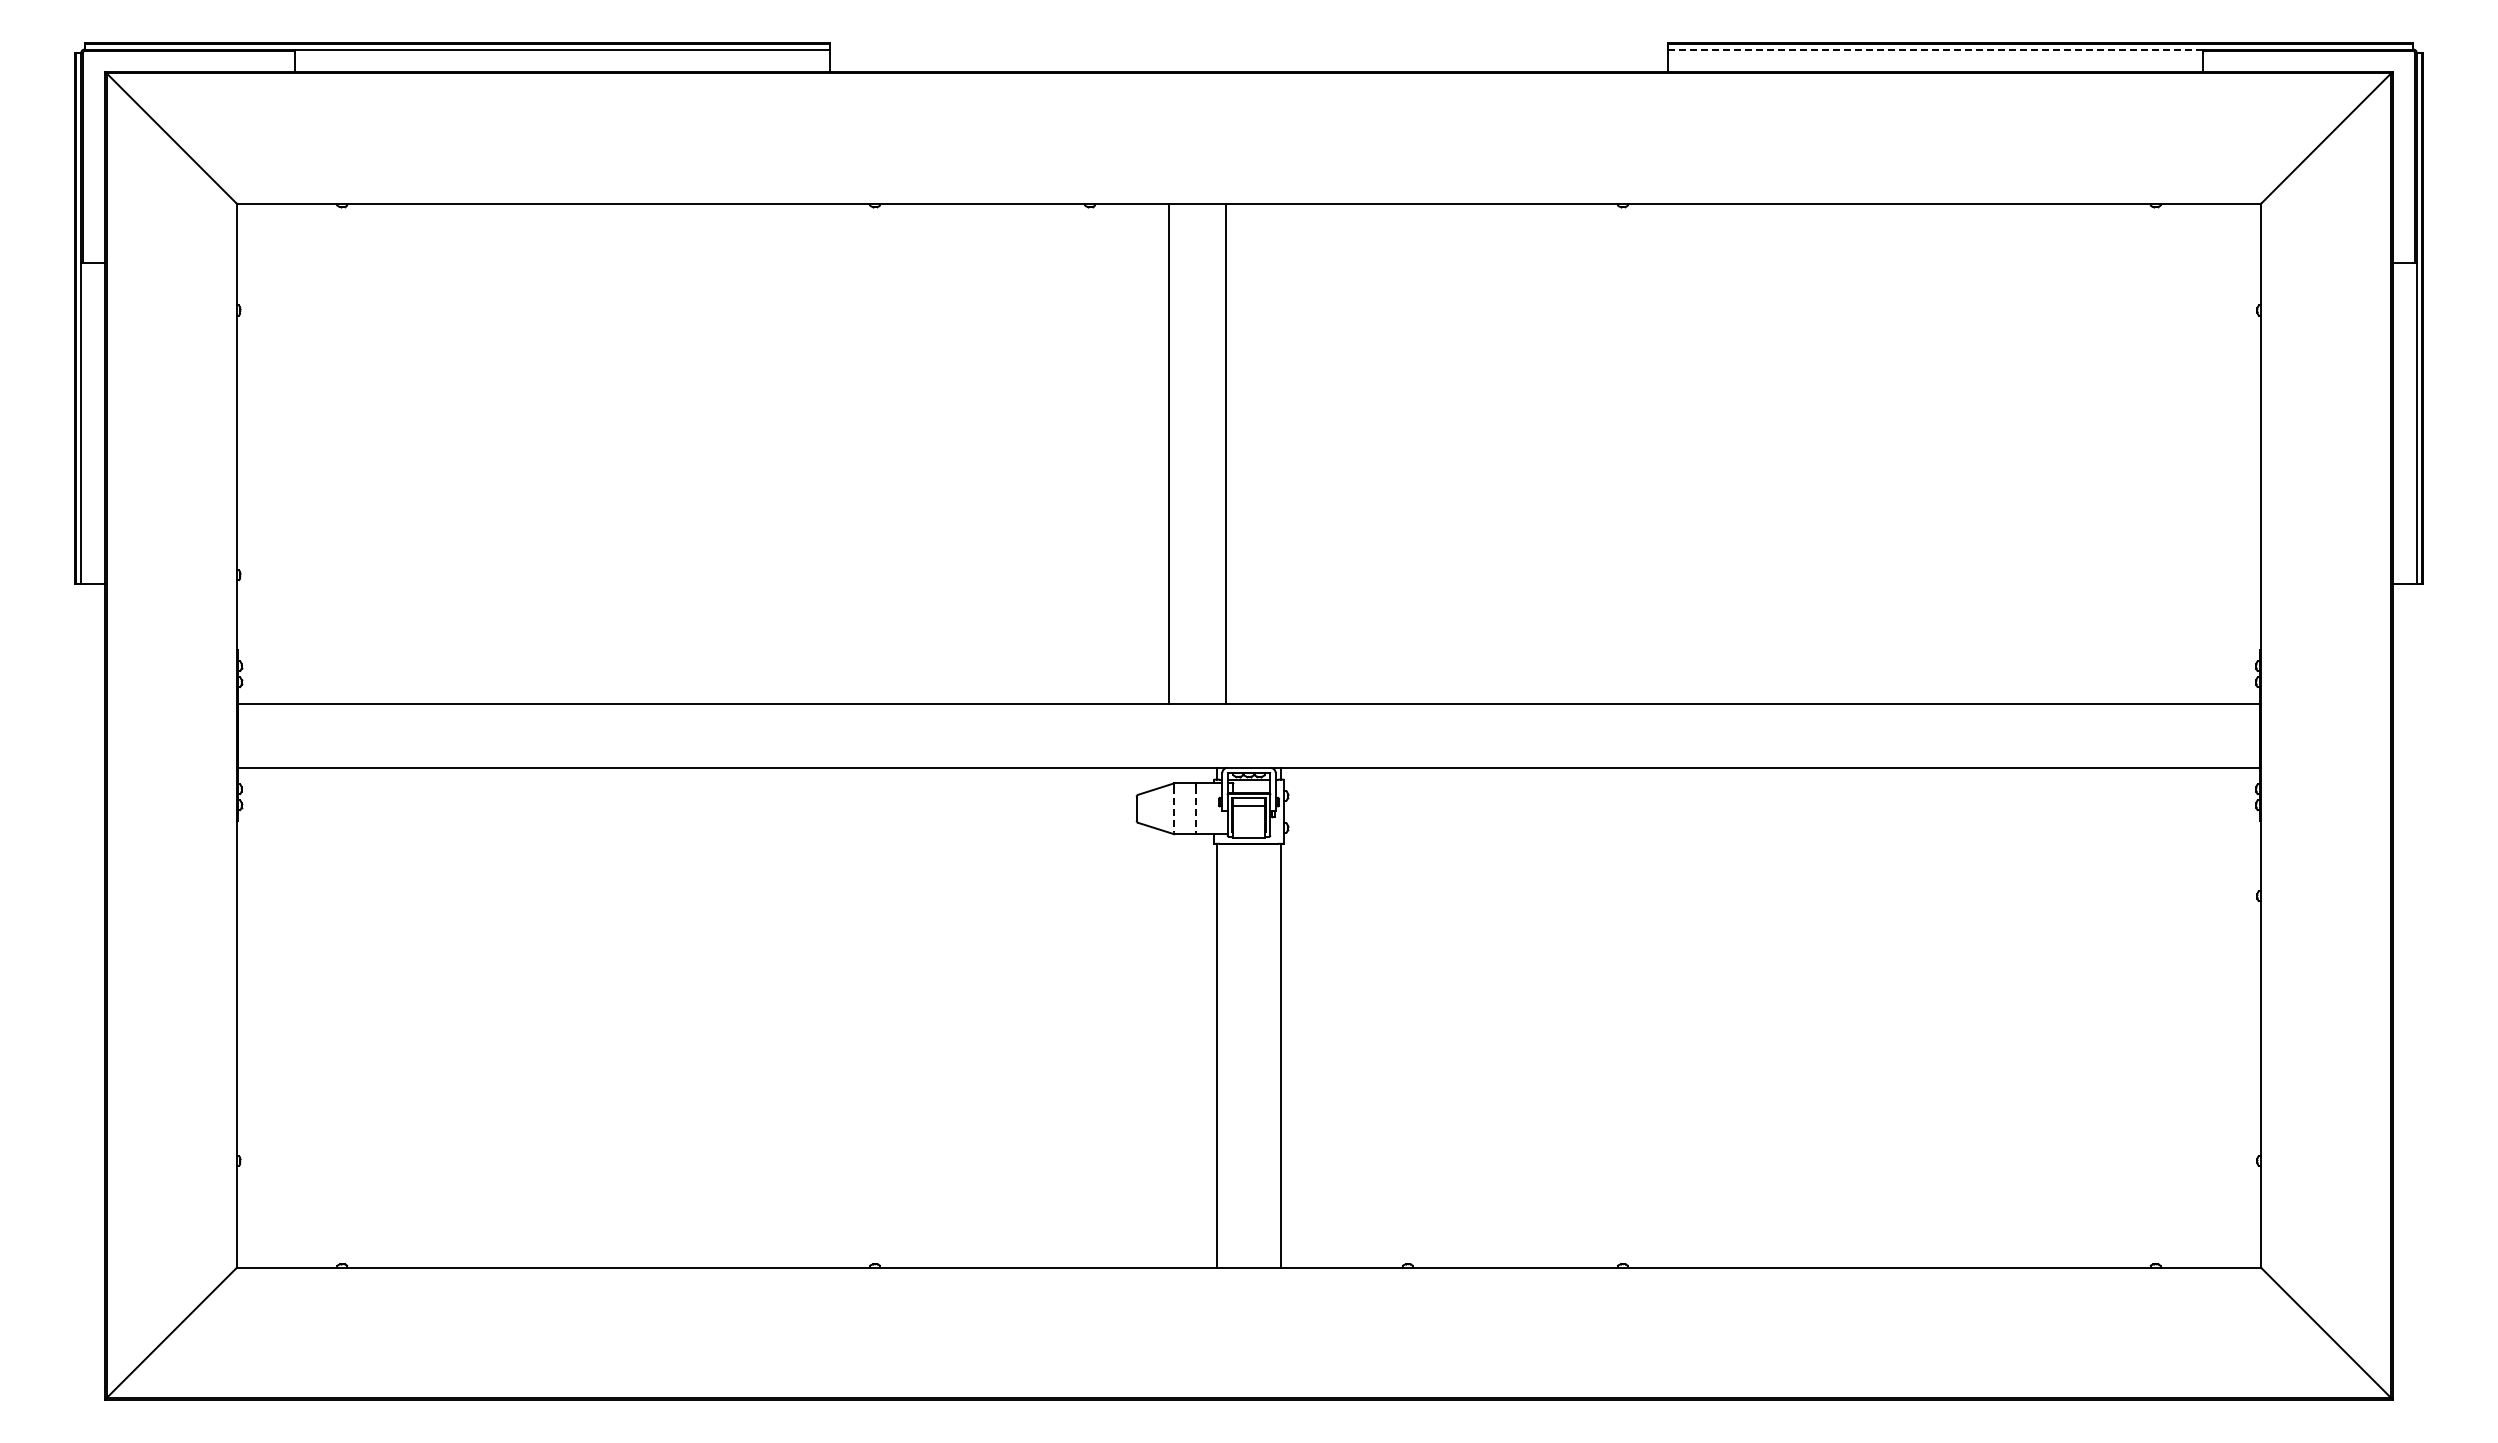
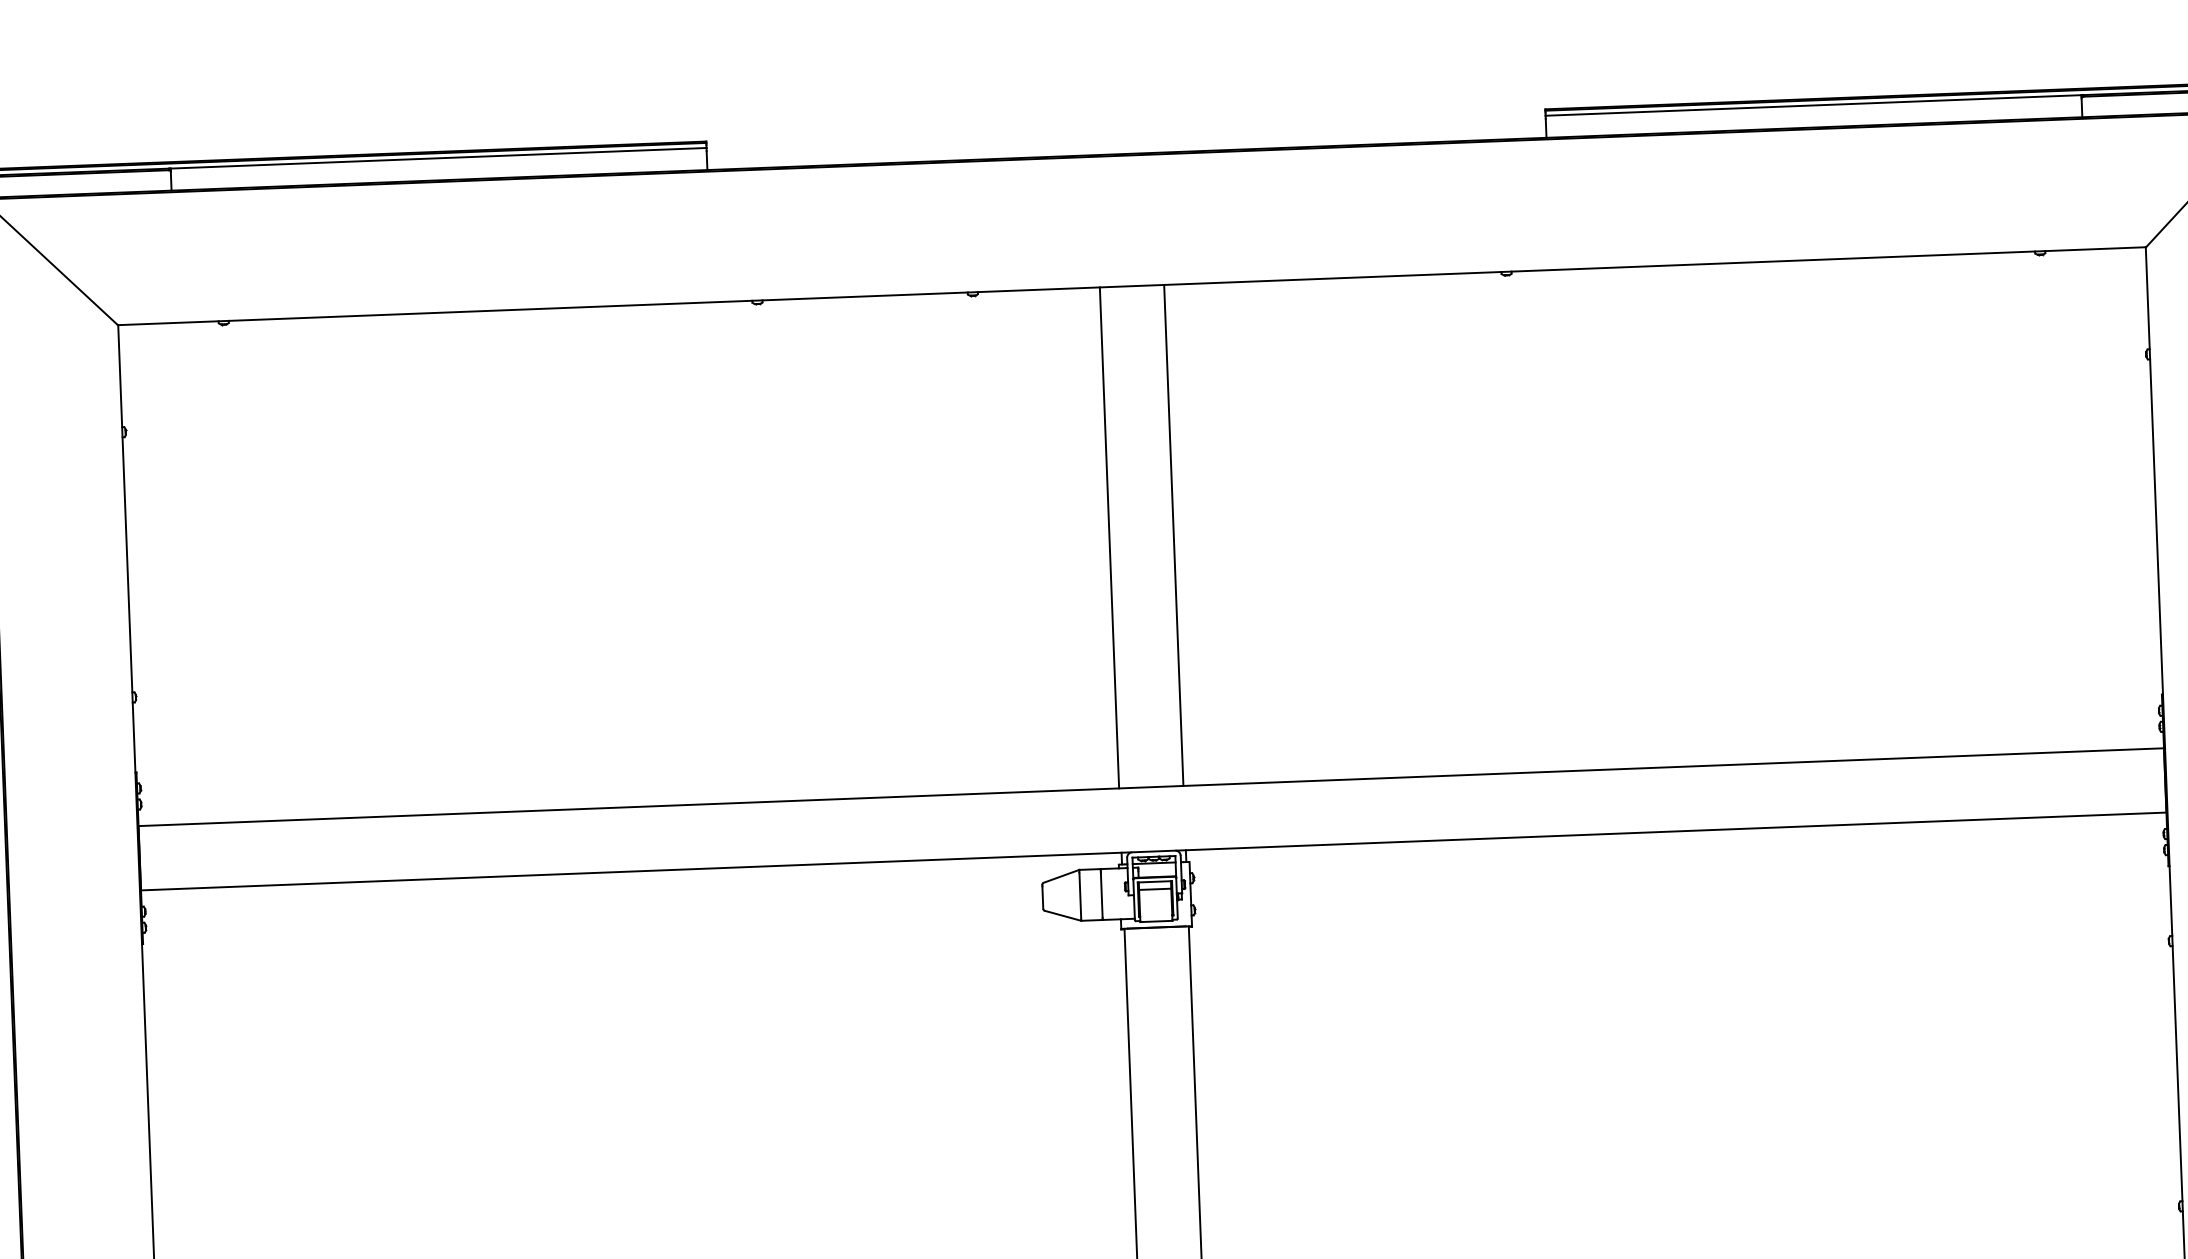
line: (1934, 49) -> (1812, 105), dashed -> solid
line: (1168, 453) -> (1109, 537), moved
line: (1226, 453) -> (1174, 535), moved
line: (1174, 810) -> (1080, 897), dashed -> solid
line: (1195, 810) -> (1101, 896), dashed -> solid

